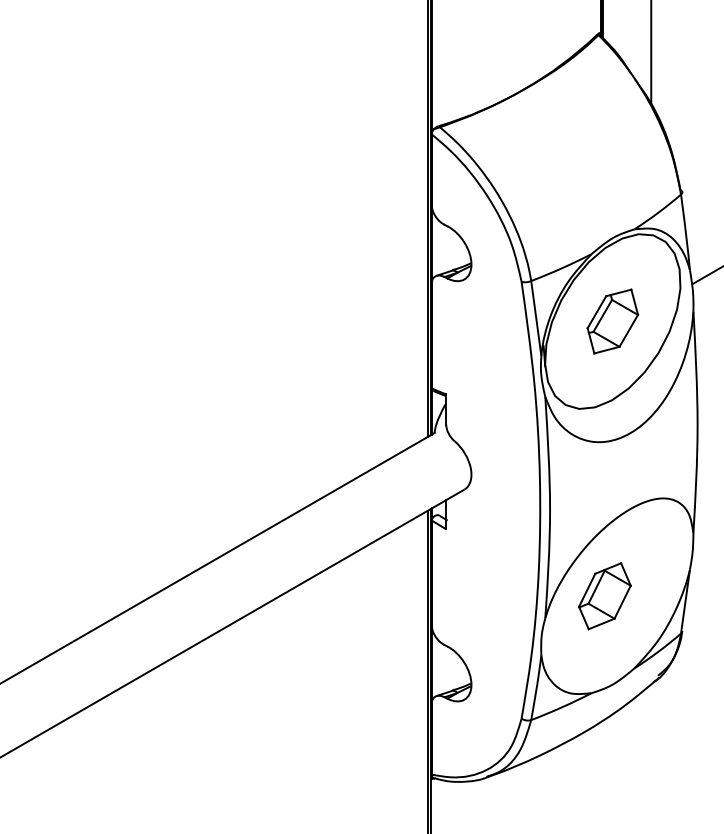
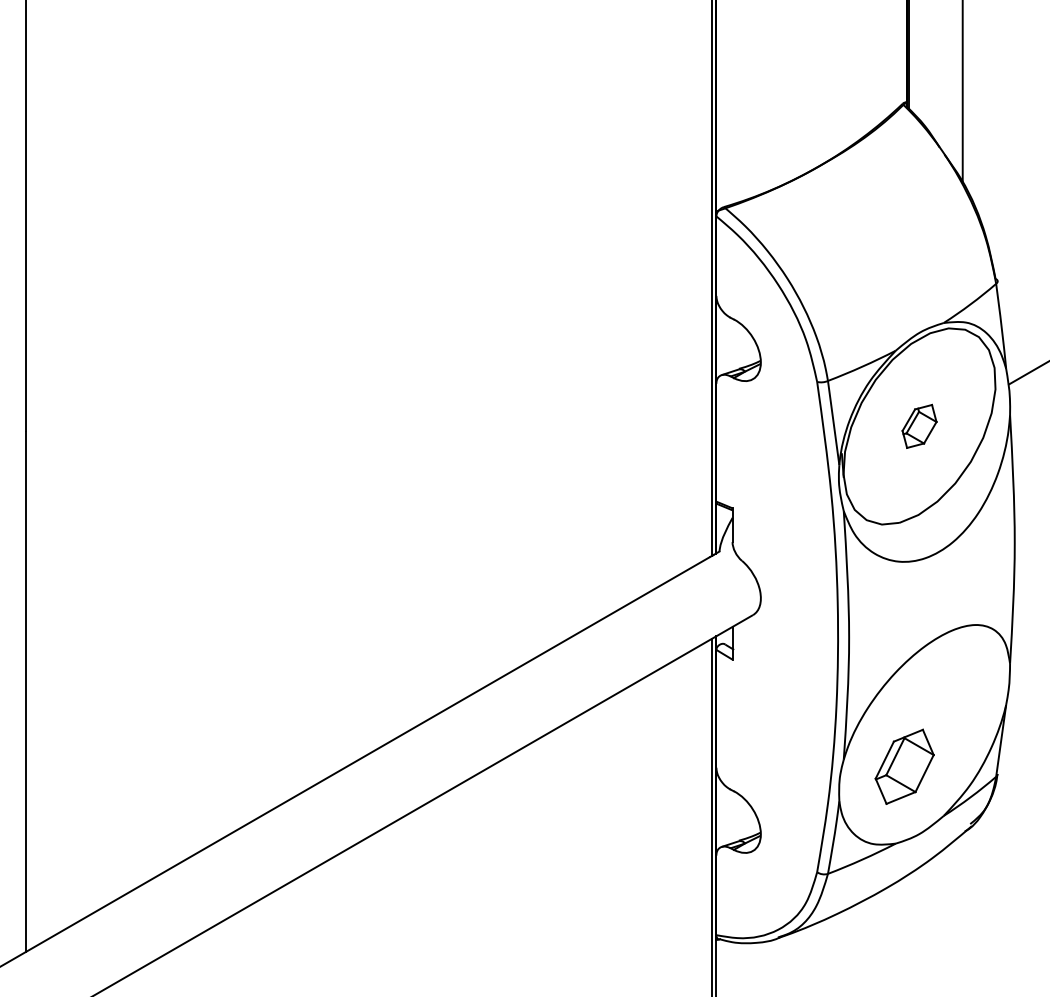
part: (612, 321) -> (919, 426), size x0.6
part: (604, 595) -> (904, 766), moved

